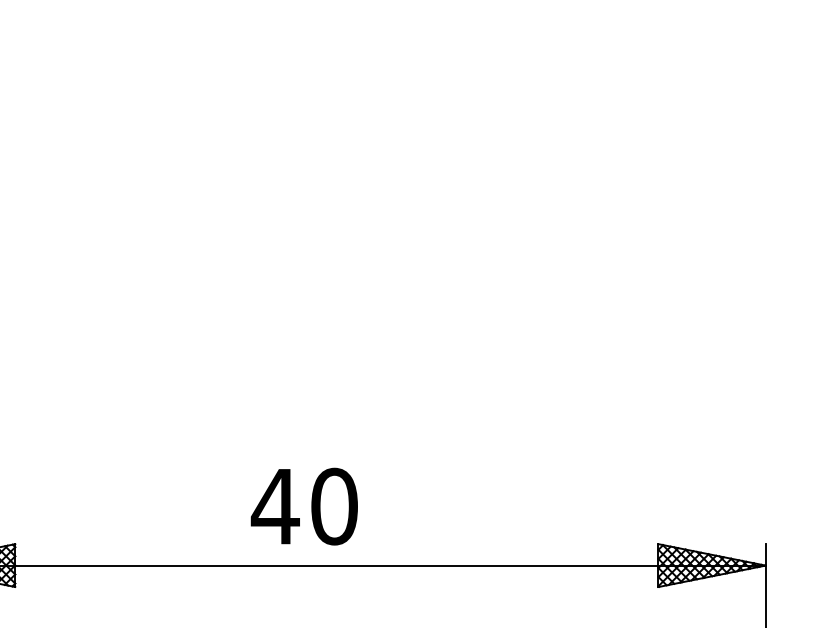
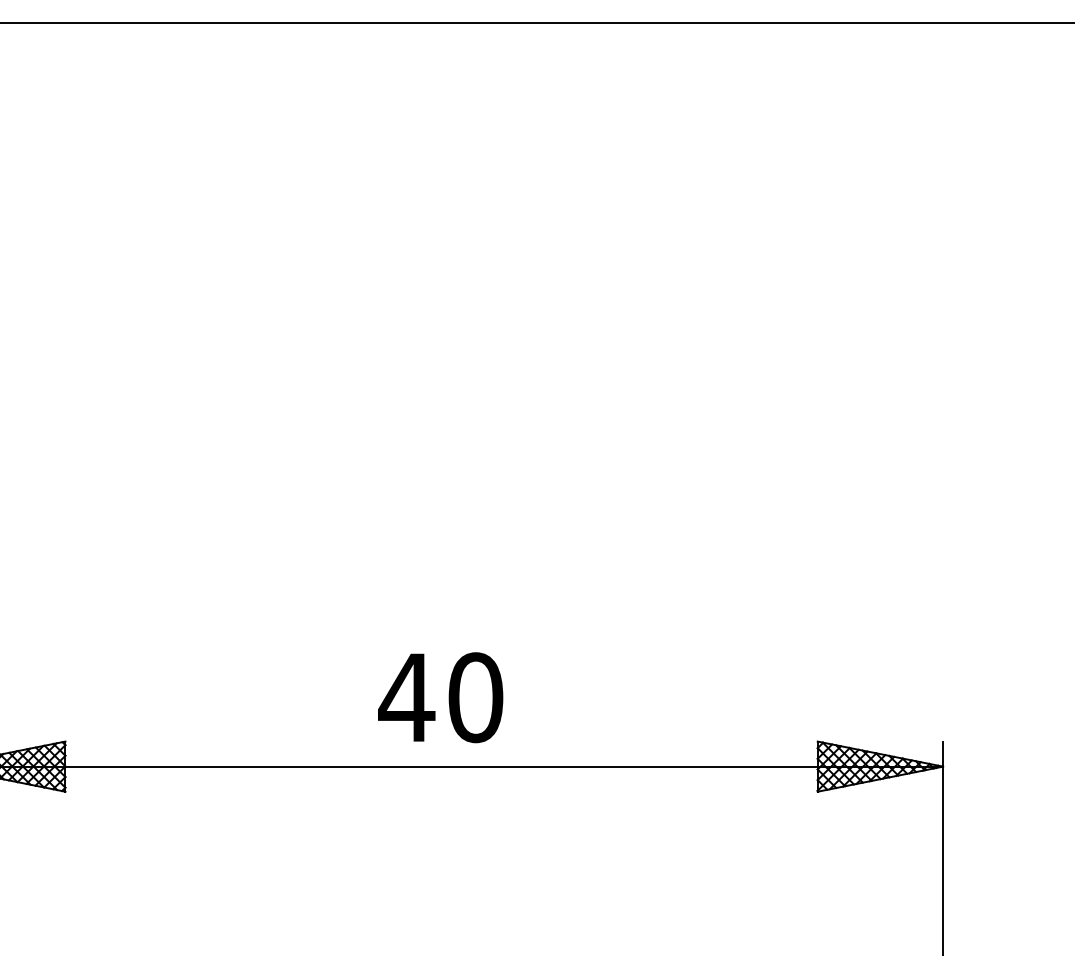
text: (304, 506) -> (440, 697), moved

